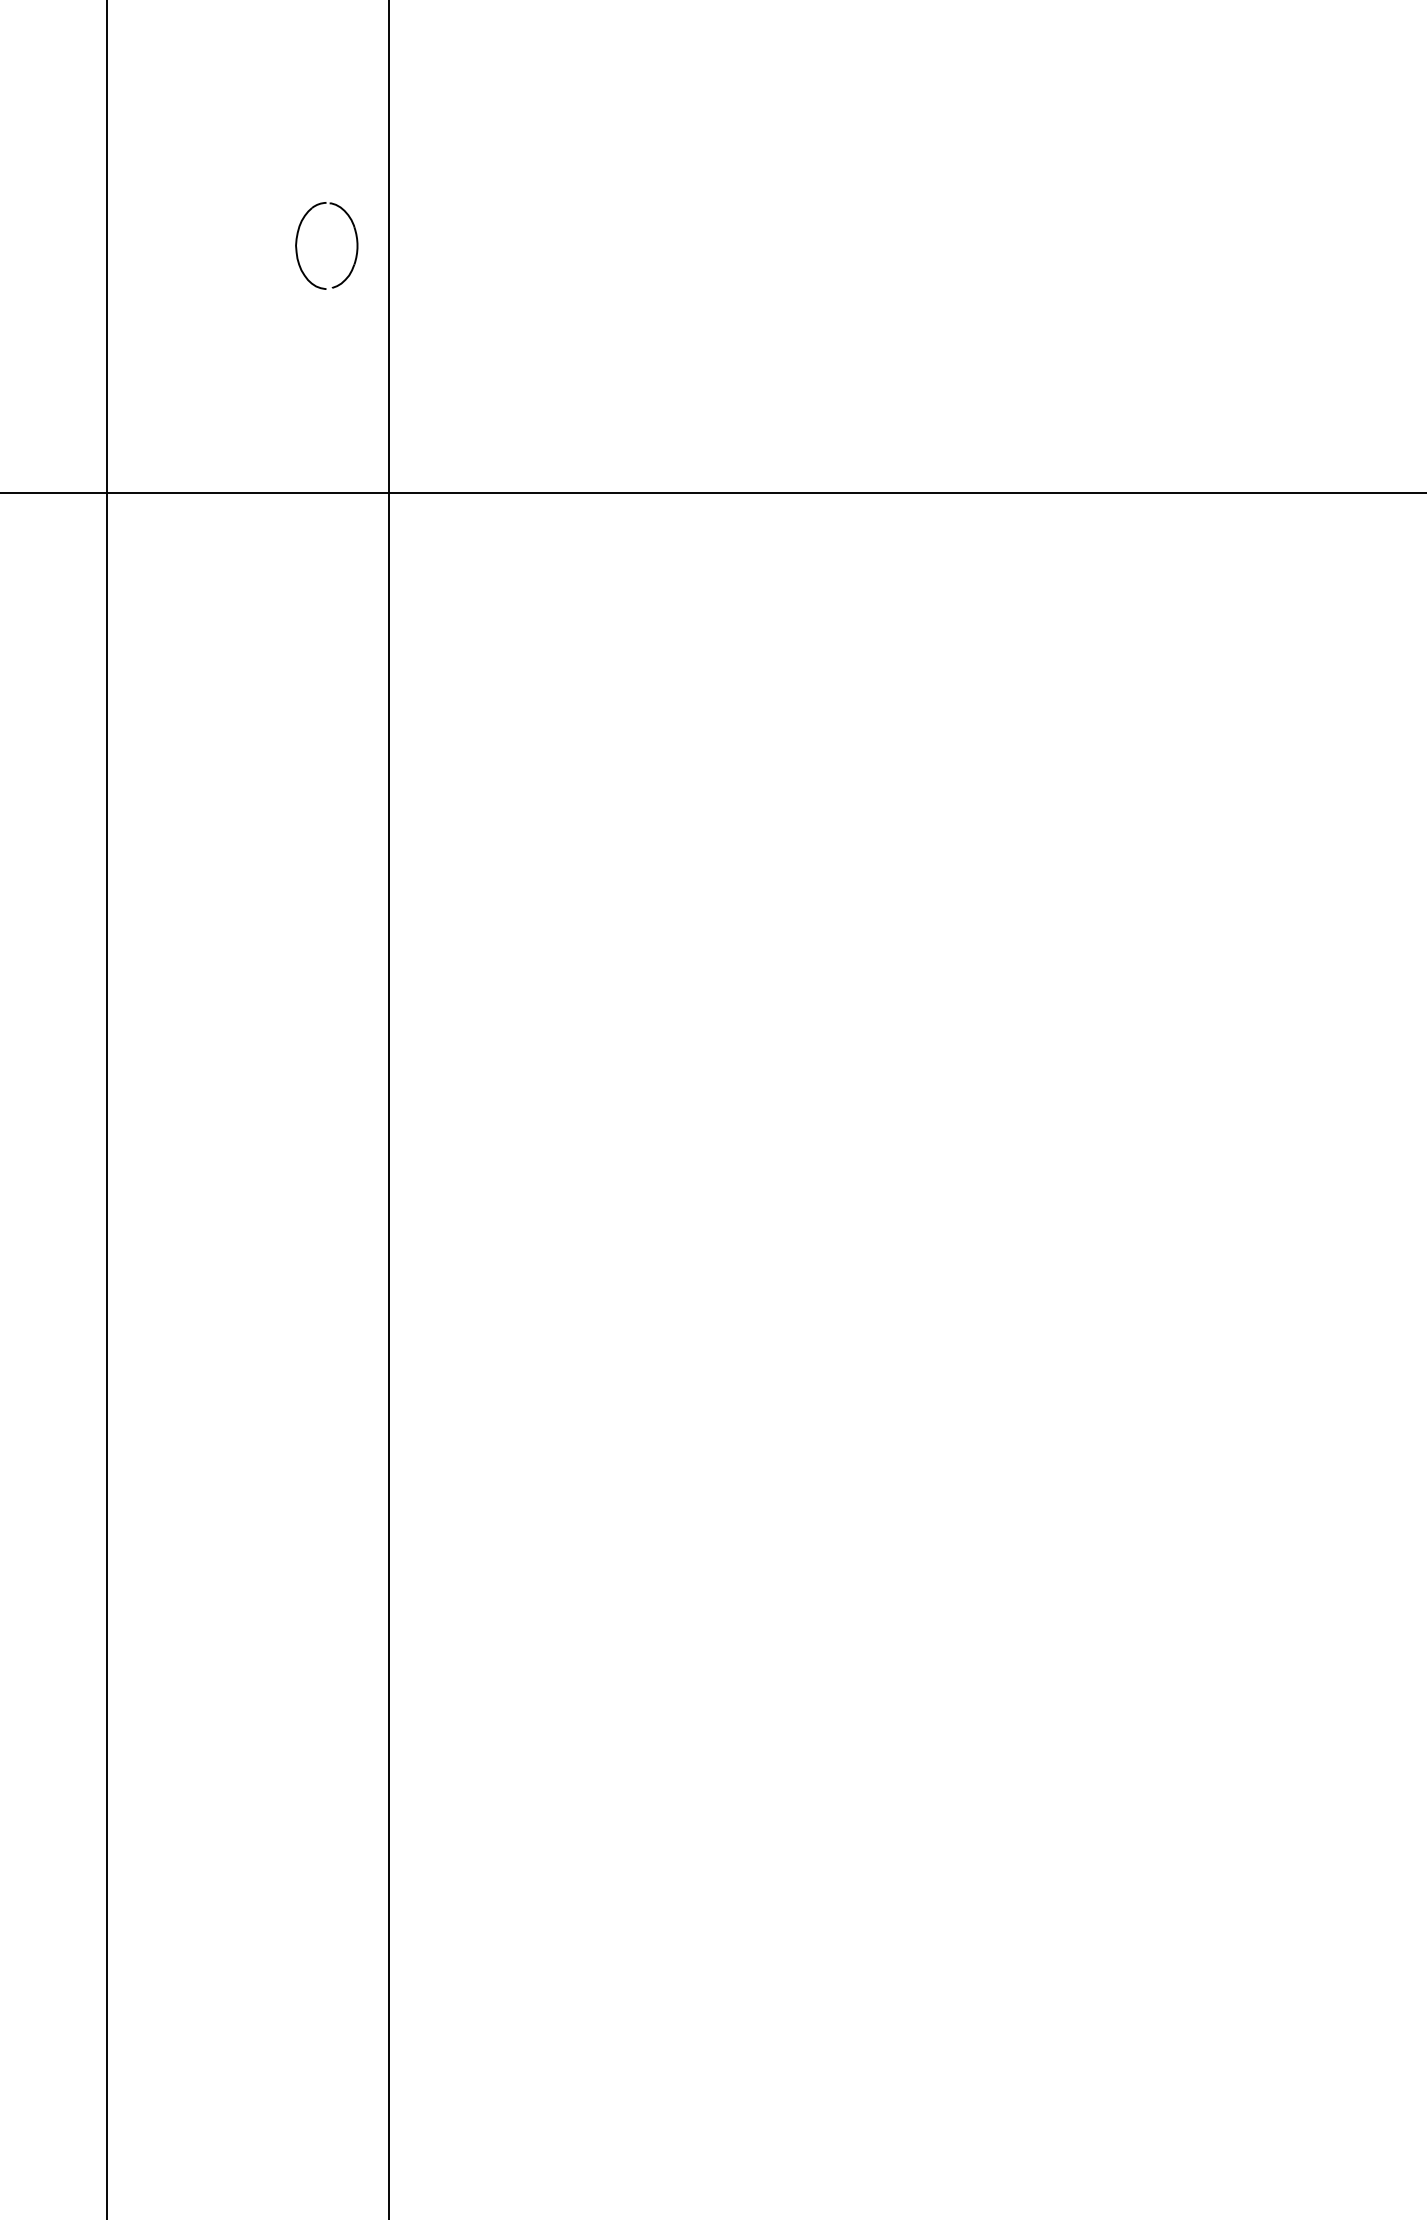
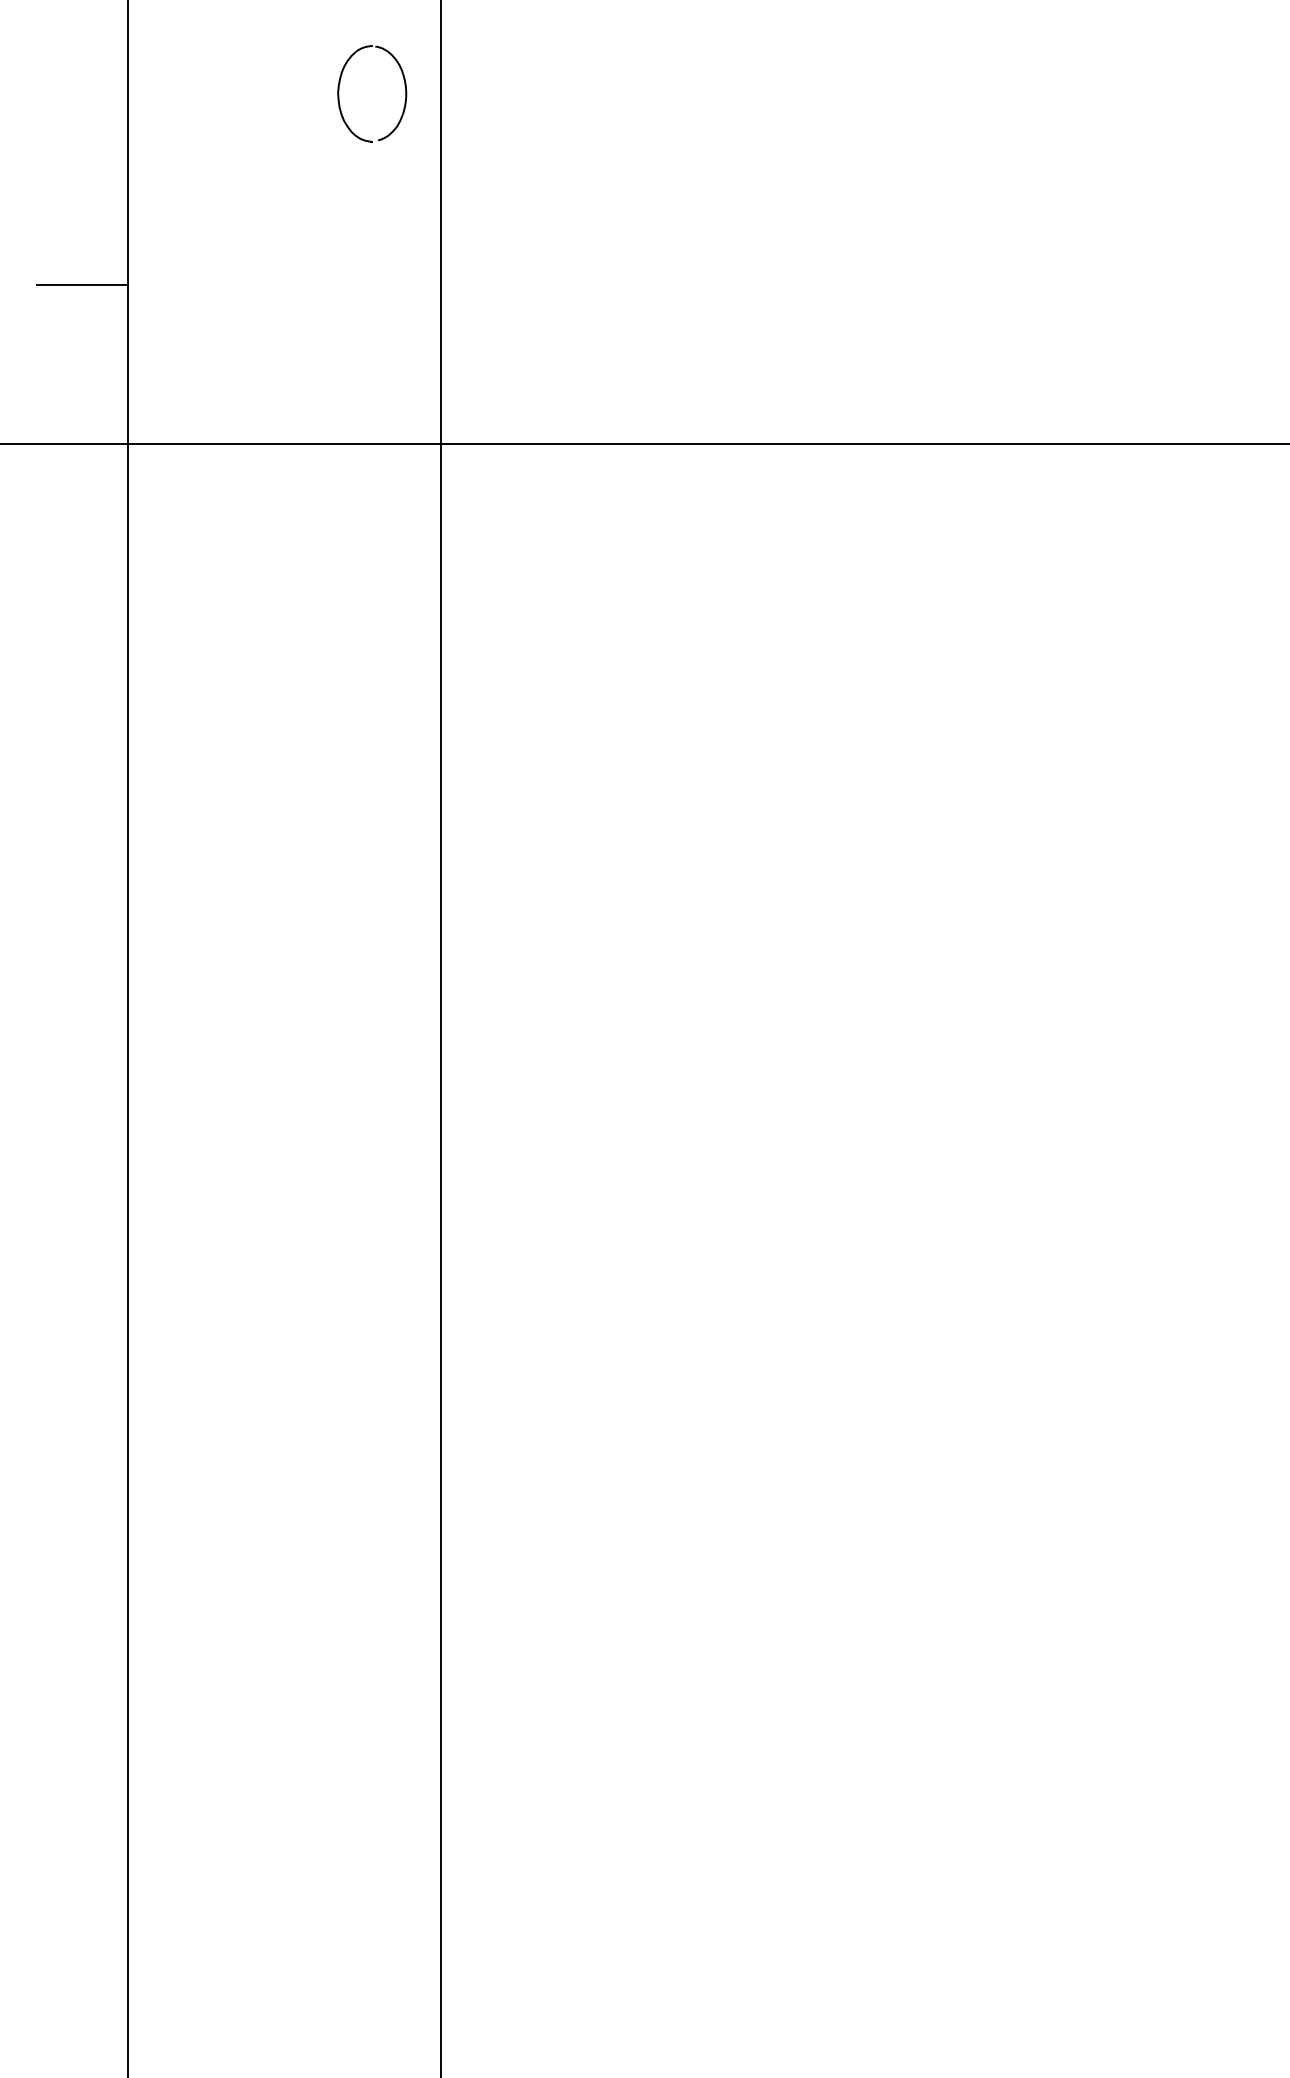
part: (297, 243) -> (339, 91), moved
line: (65, 349) -> (82, 285), added

